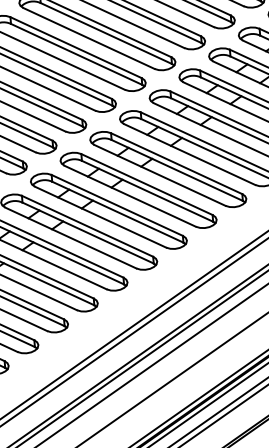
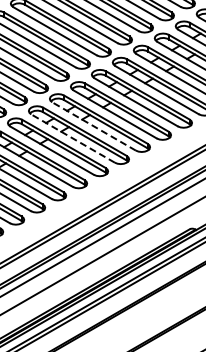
line: (159, 175) -> (93, 126), solid -> dashed
line: (129, 196) -> (72, 138), solid -> dashed

